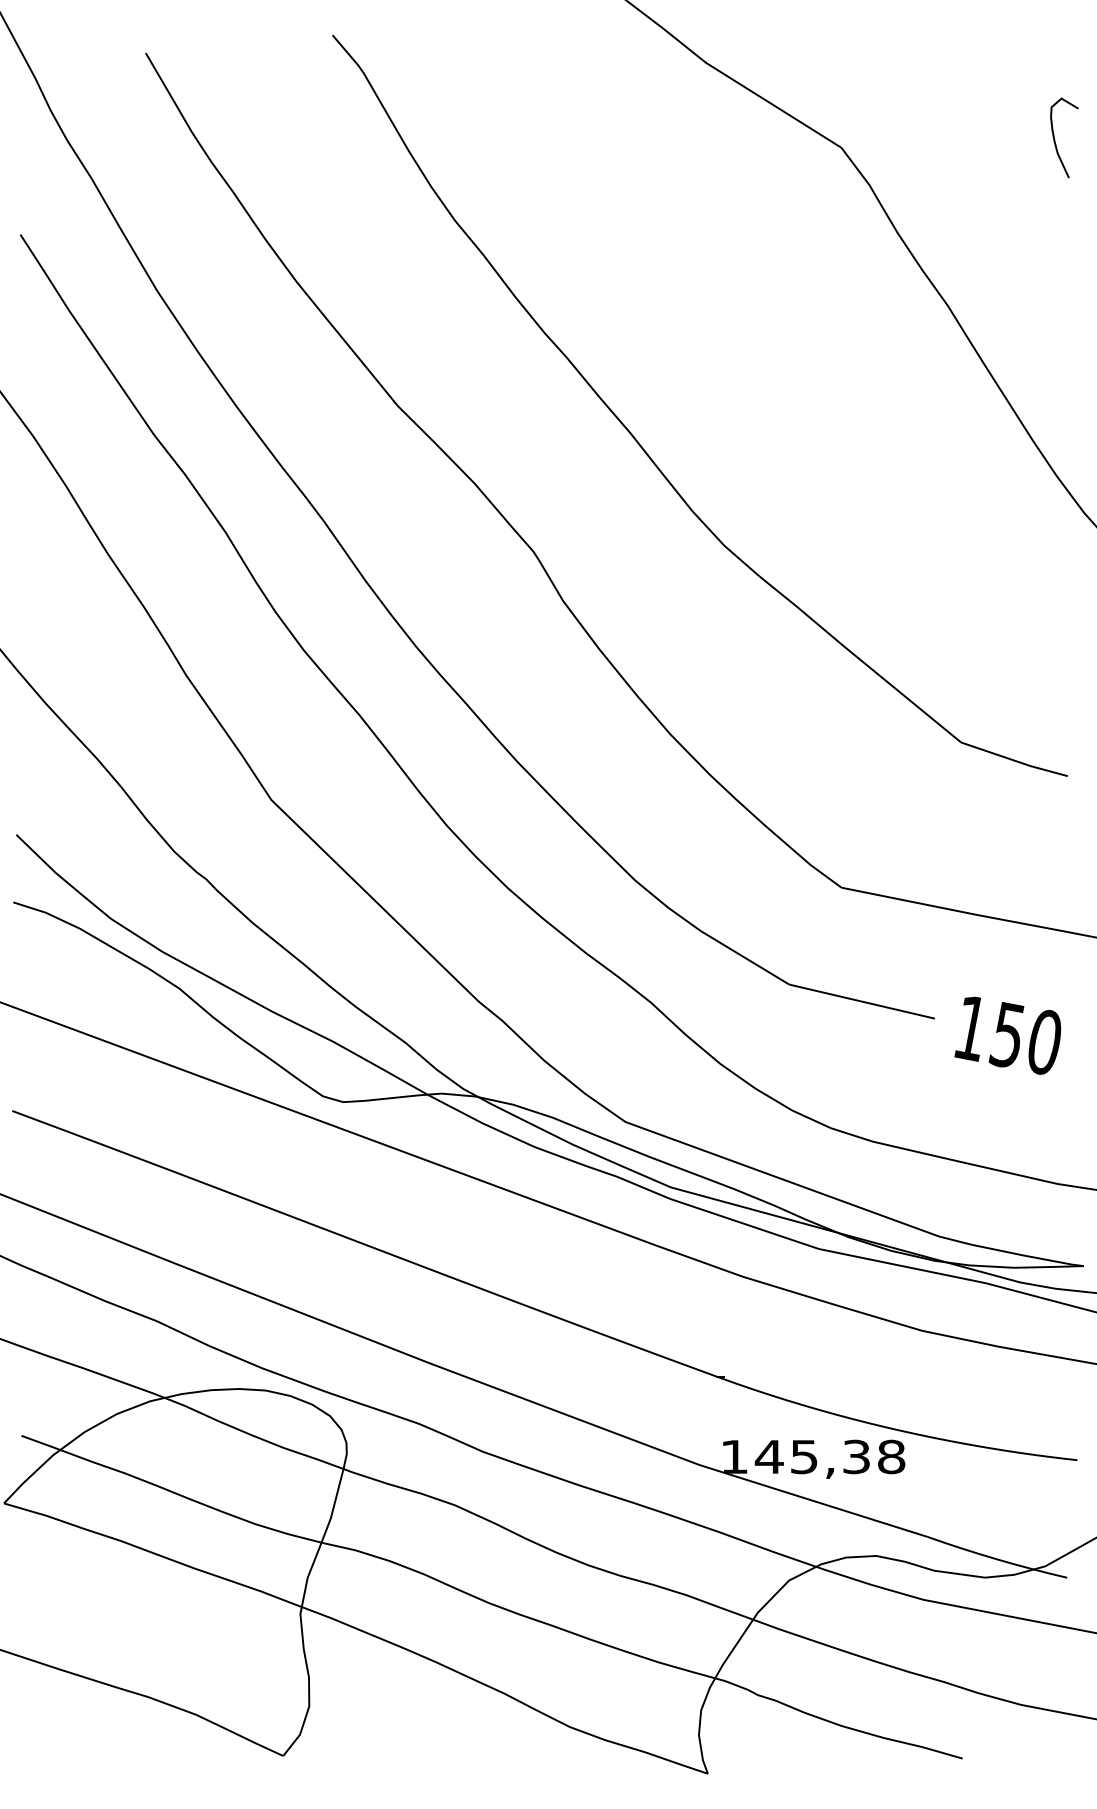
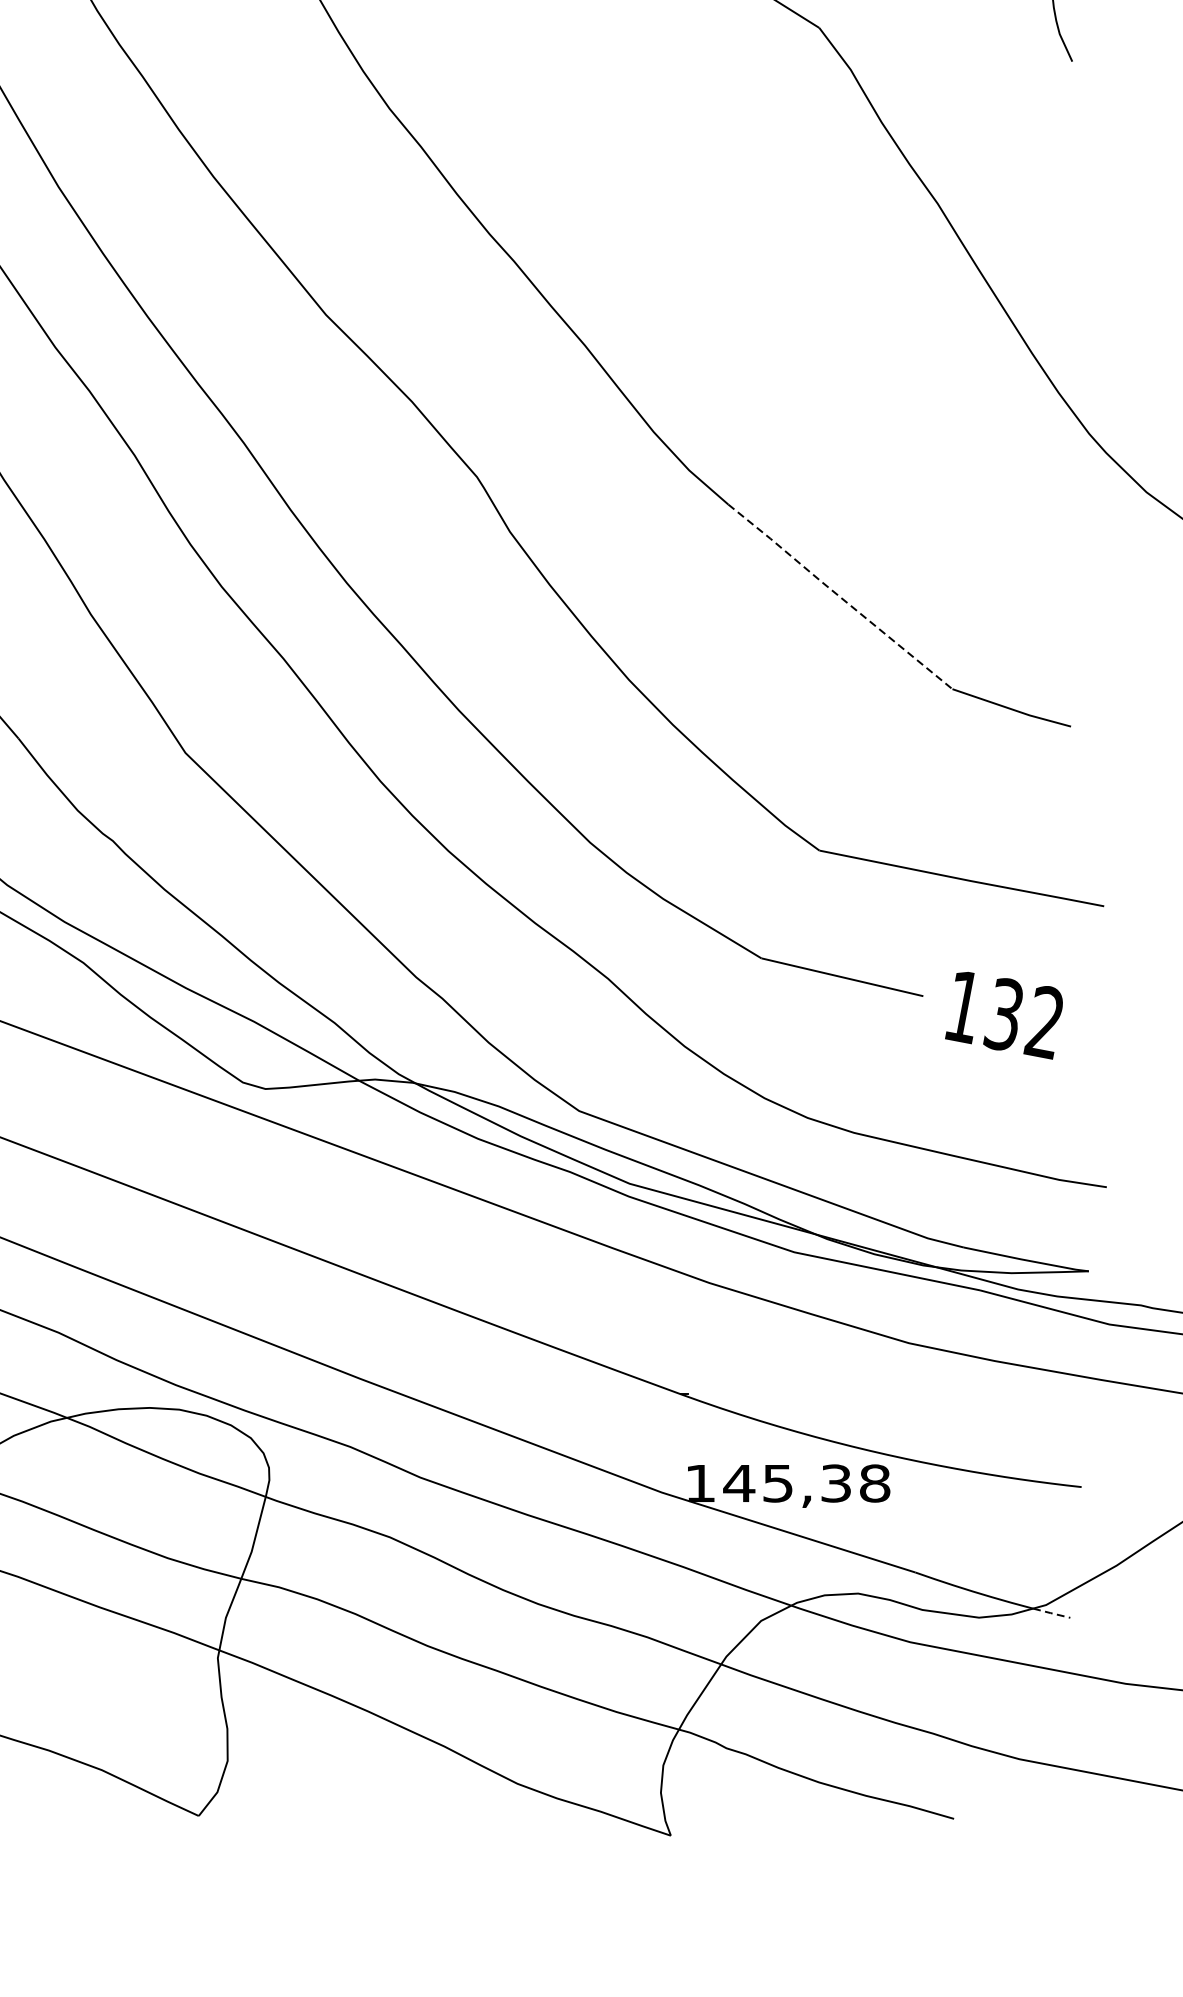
line: (859, 659) -> (839, 596), solid -> dashed
text: (1024, 1038) -> (1022, 1018), 150 -> 132
line: (1050, 1573) -> (1051, 1613), solid -> dashed

